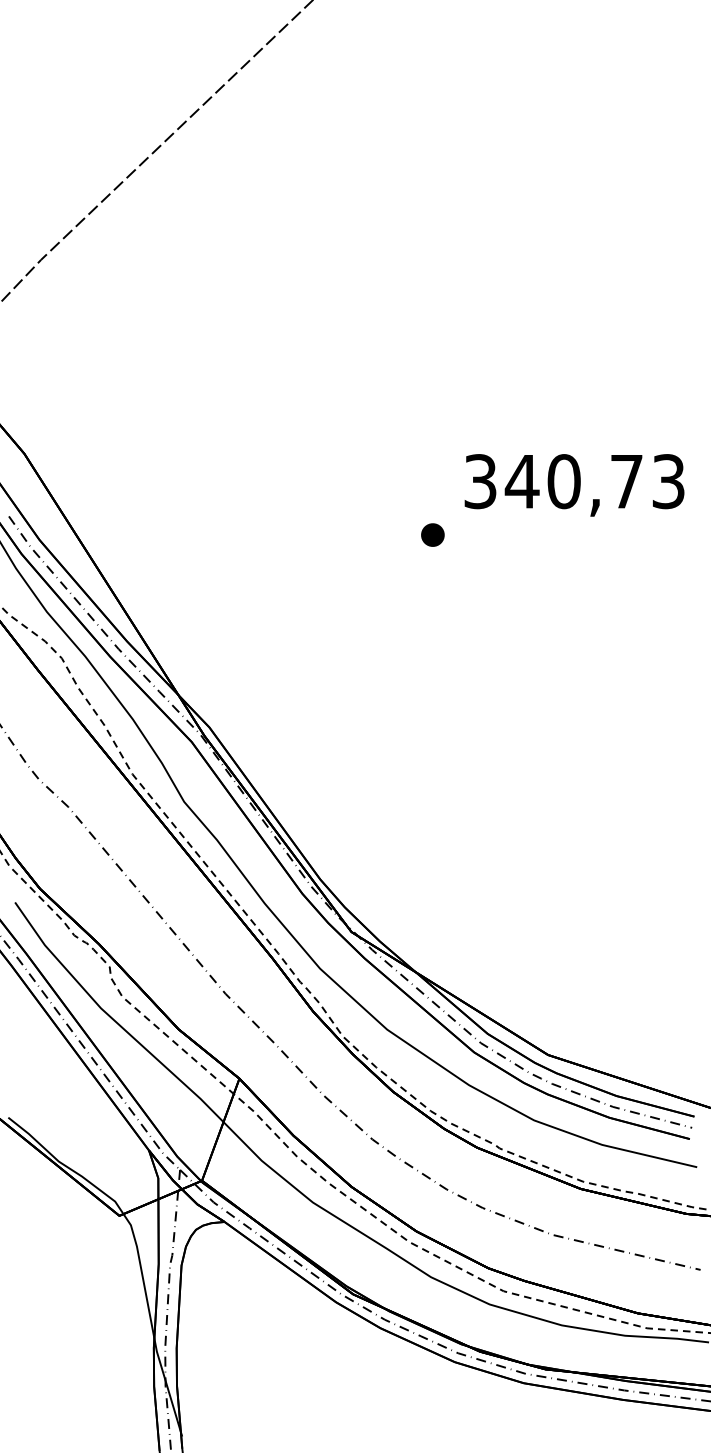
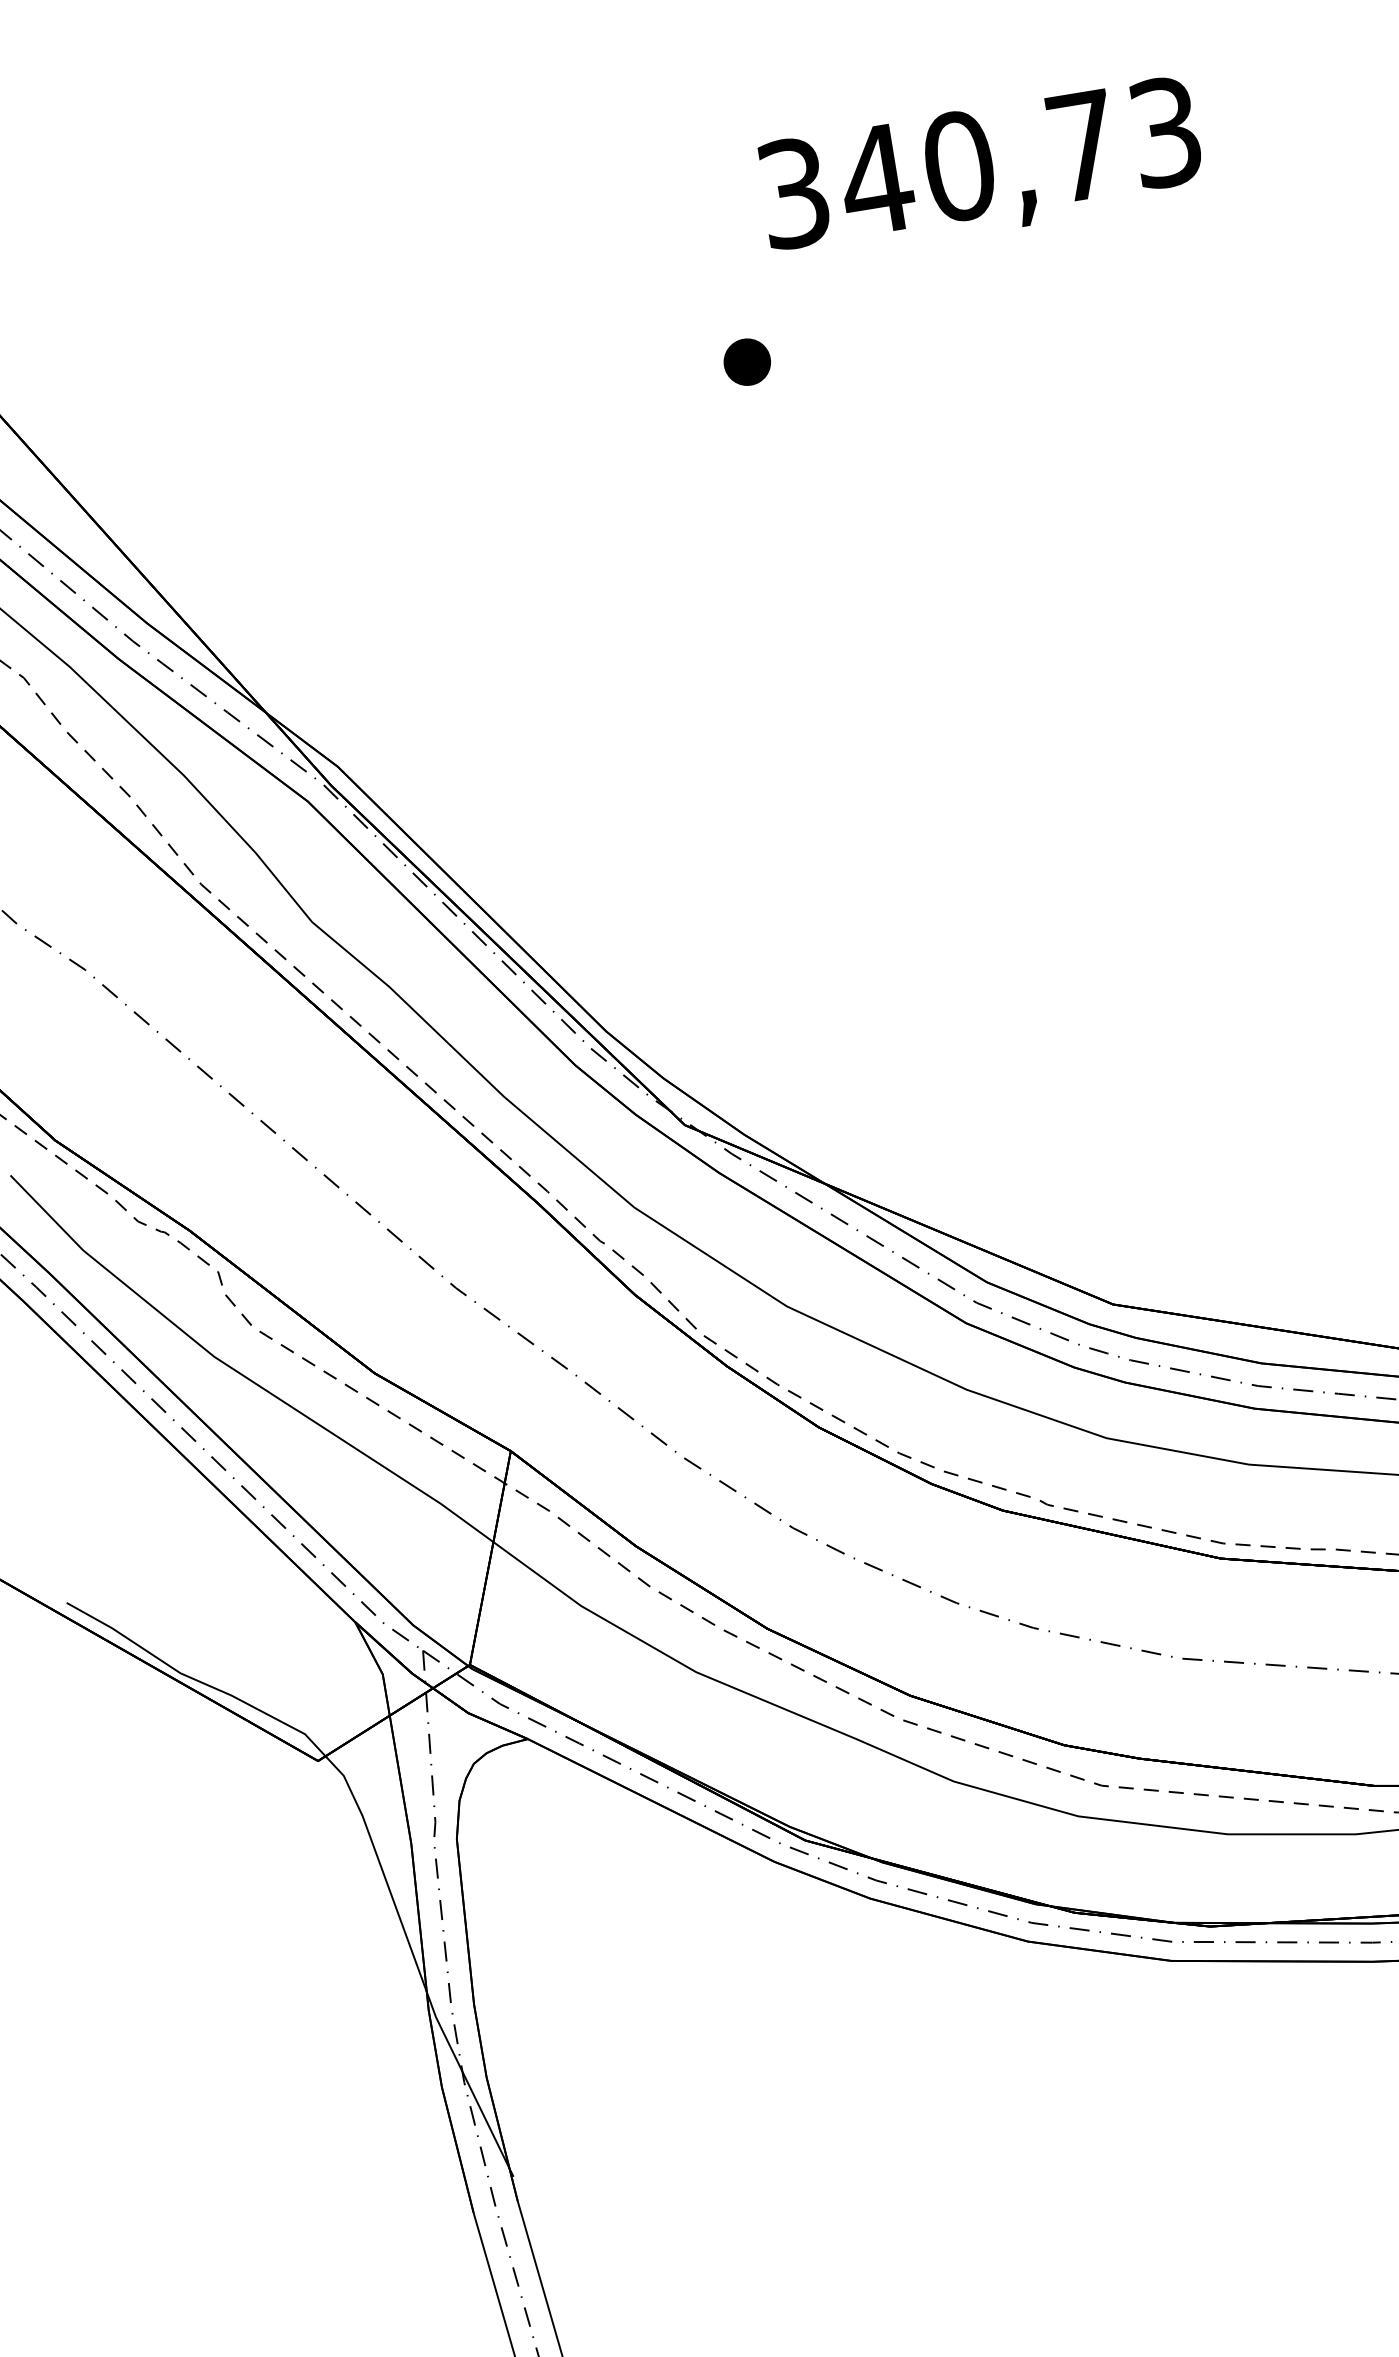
part: (432, 534) -> (746, 361), moved

